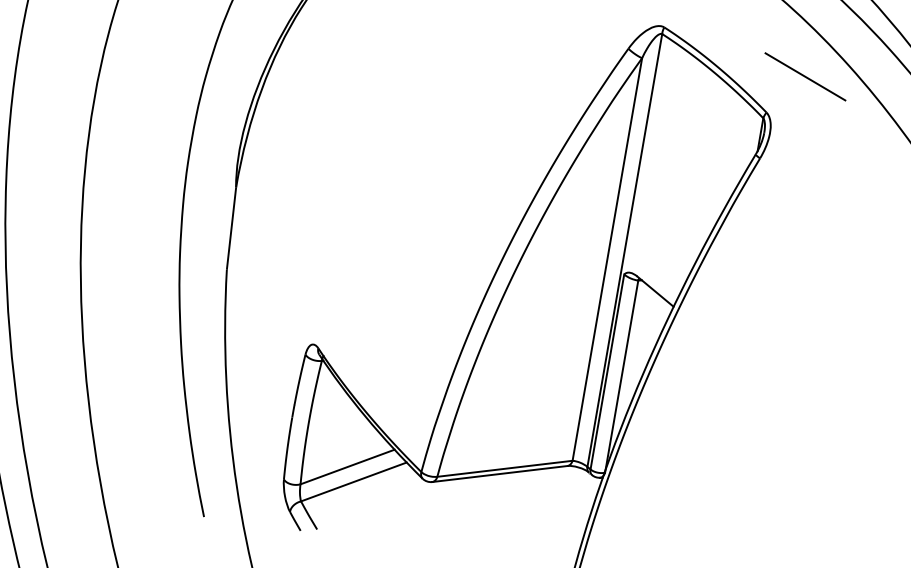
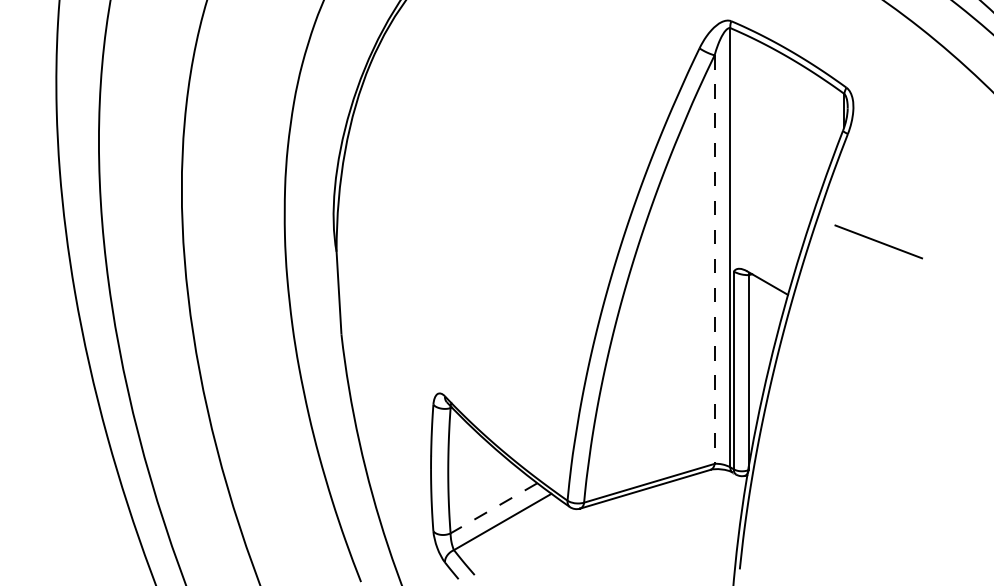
line: (805, 76) -> (878, 241), moved
line: (607, 260) -> (714, 260), solid -> dashed
line: (347, 467) -> (493, 508), solid -> dashed

